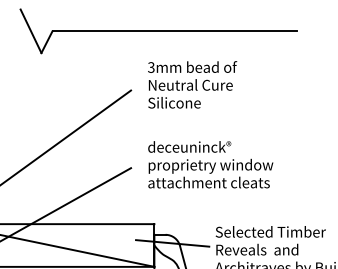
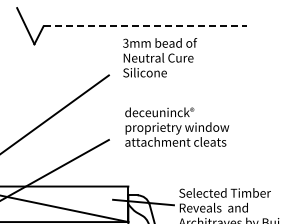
line: (175, 31) -> (145, 26), solid -> dashed
text: (193, 84) -> (160, 57), moved
text: (211, 163) -> (177, 126), moved

